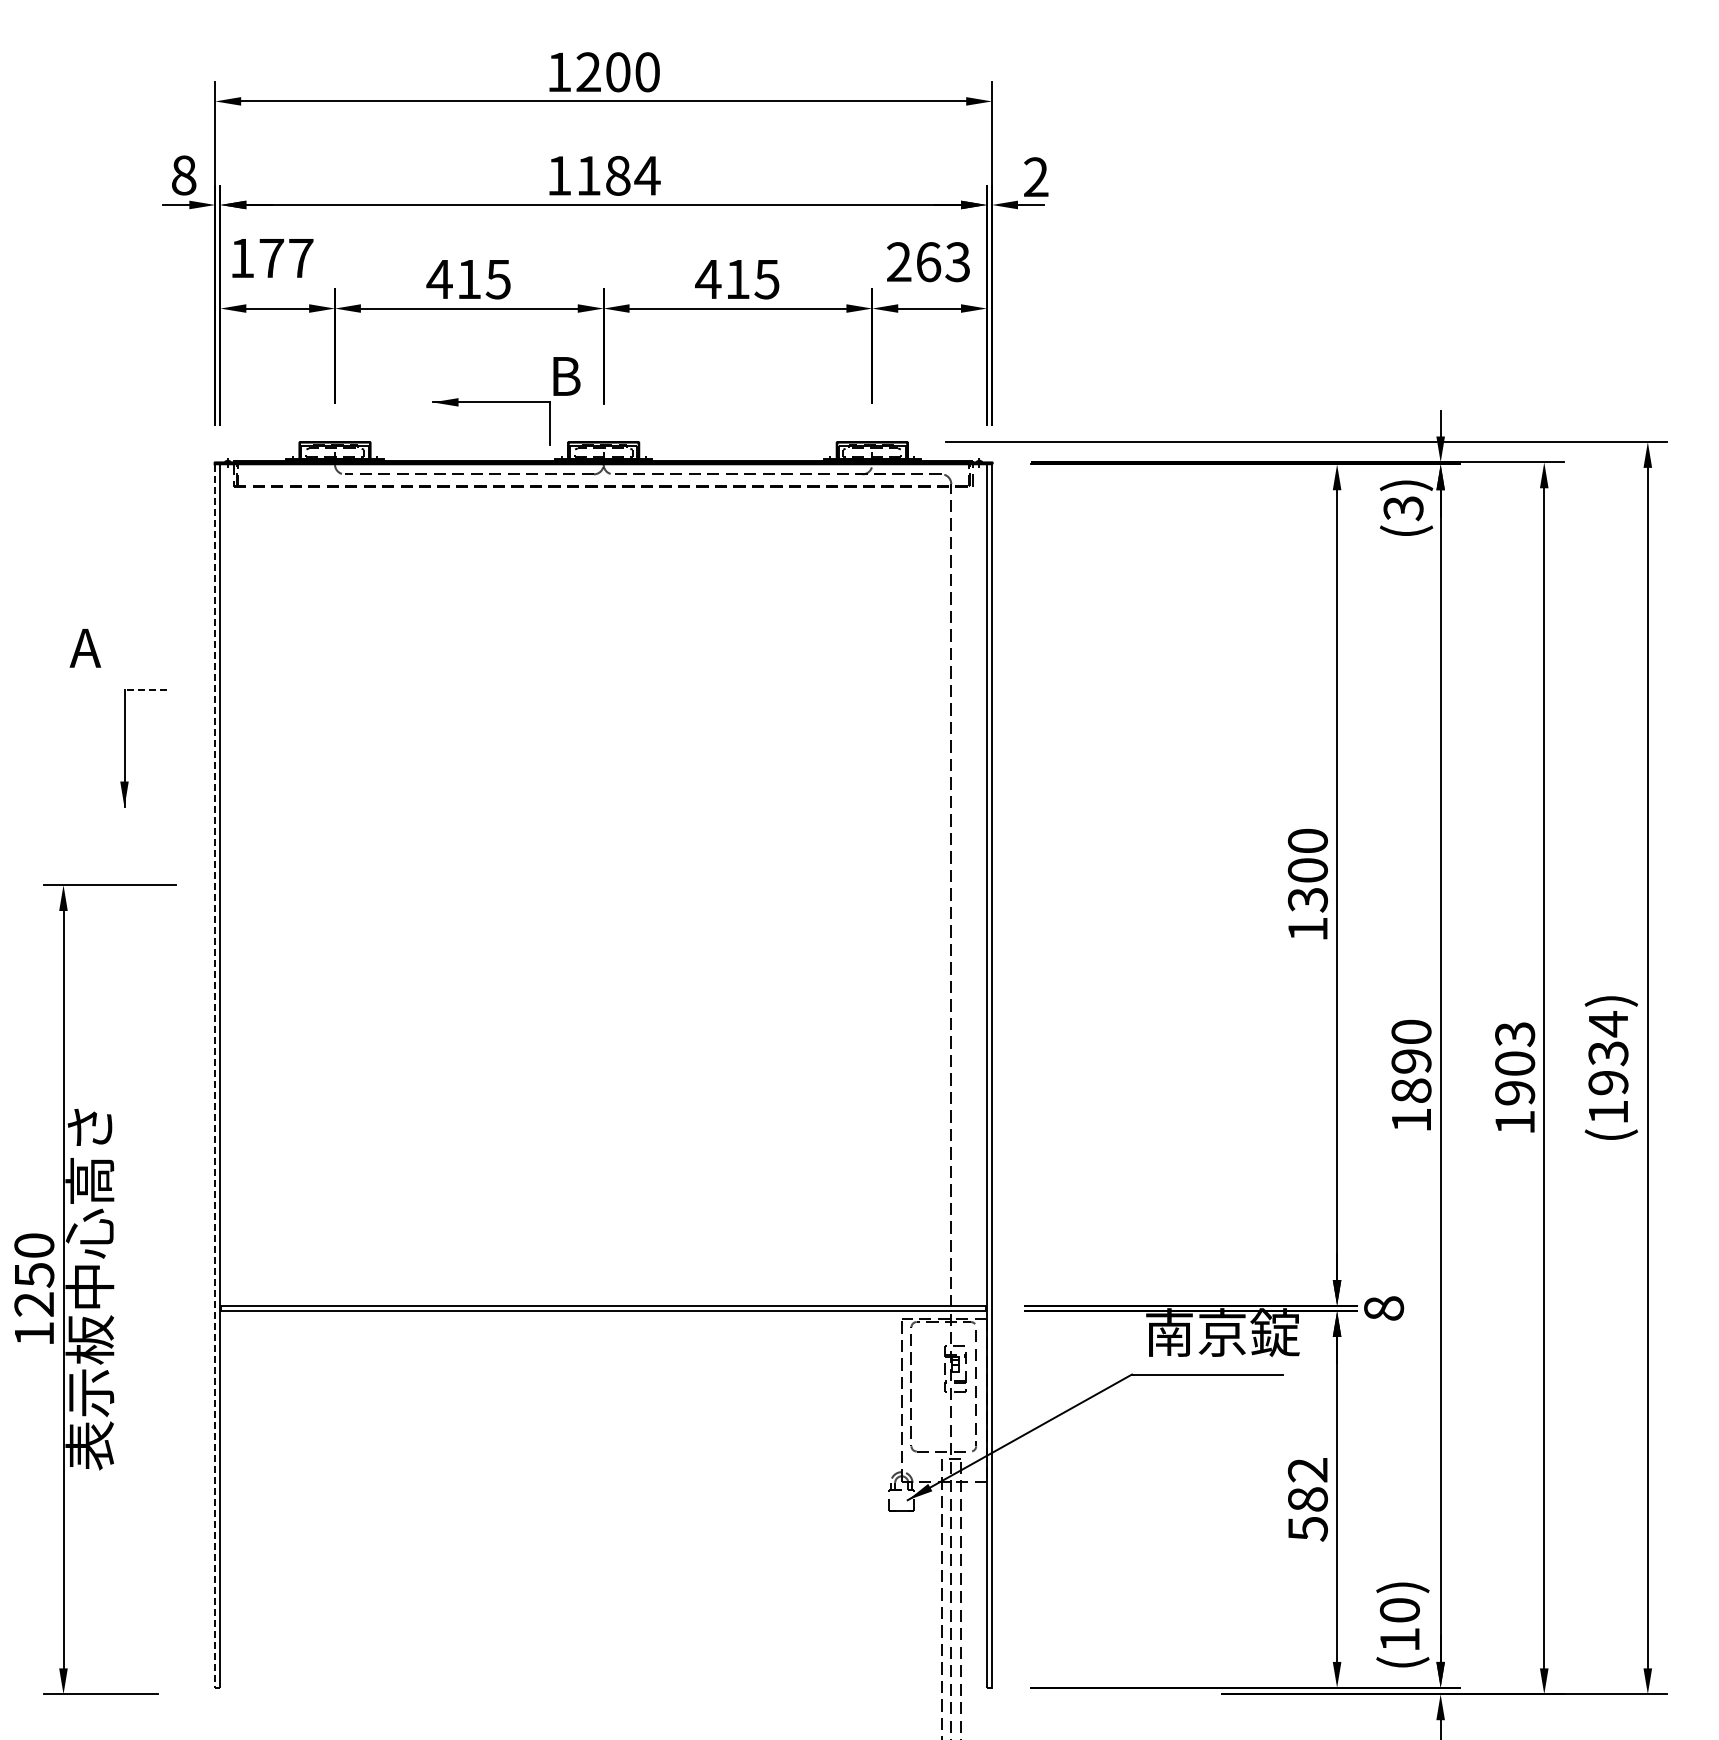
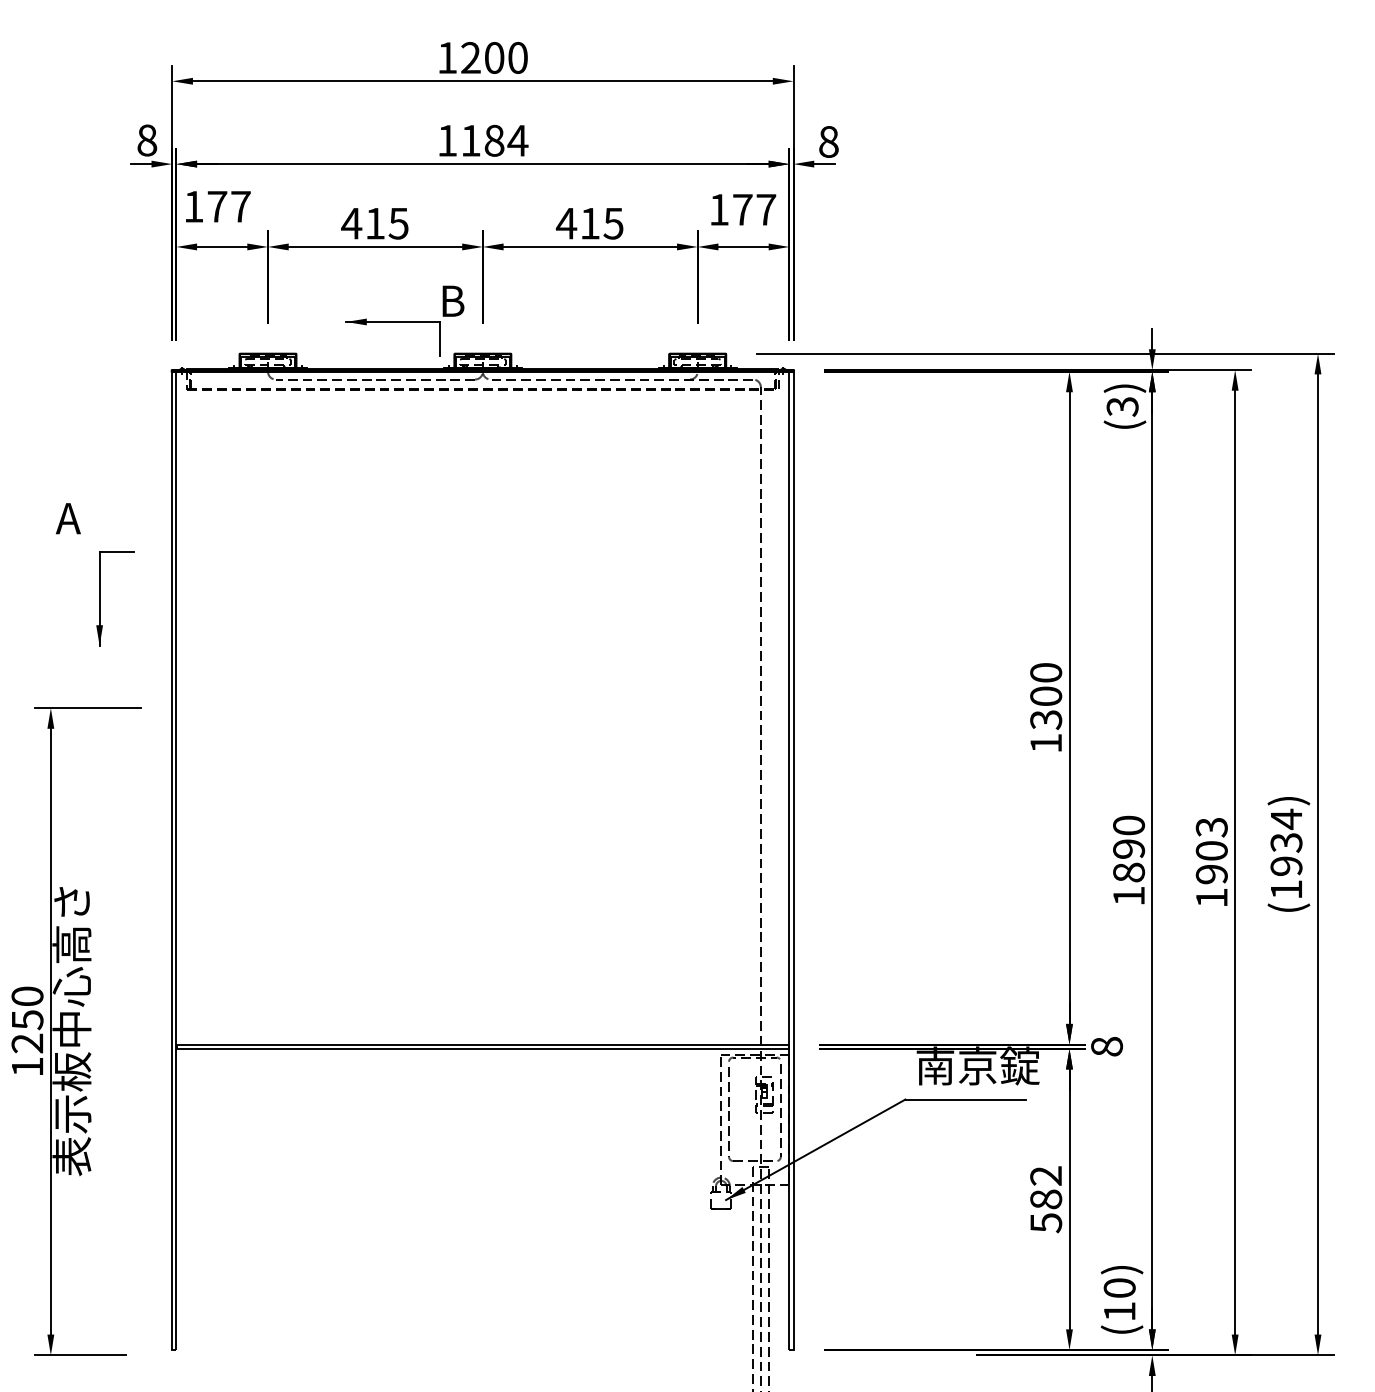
text: (1036, 177) -> (829, 142), 2 -> 8
text: (928, 262) -> (742, 210), 263 -> 177
line: (145, 689) -> (116, 551), dashed -> solid
line: (215, 1076) -> (172, 861), dashed -> solid

